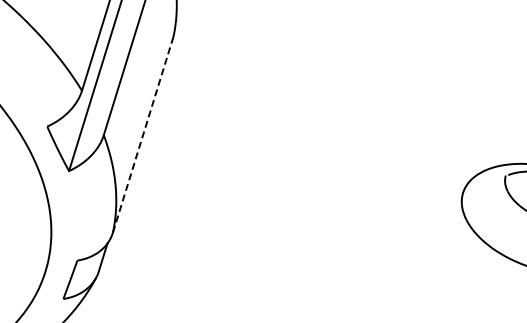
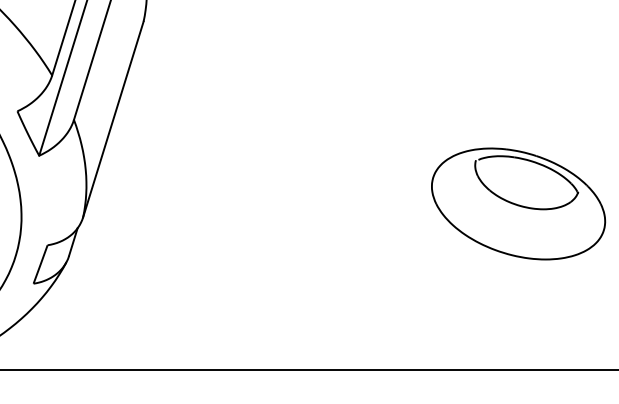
line: (143, 135) -> (113, 120), dashed -> solid

